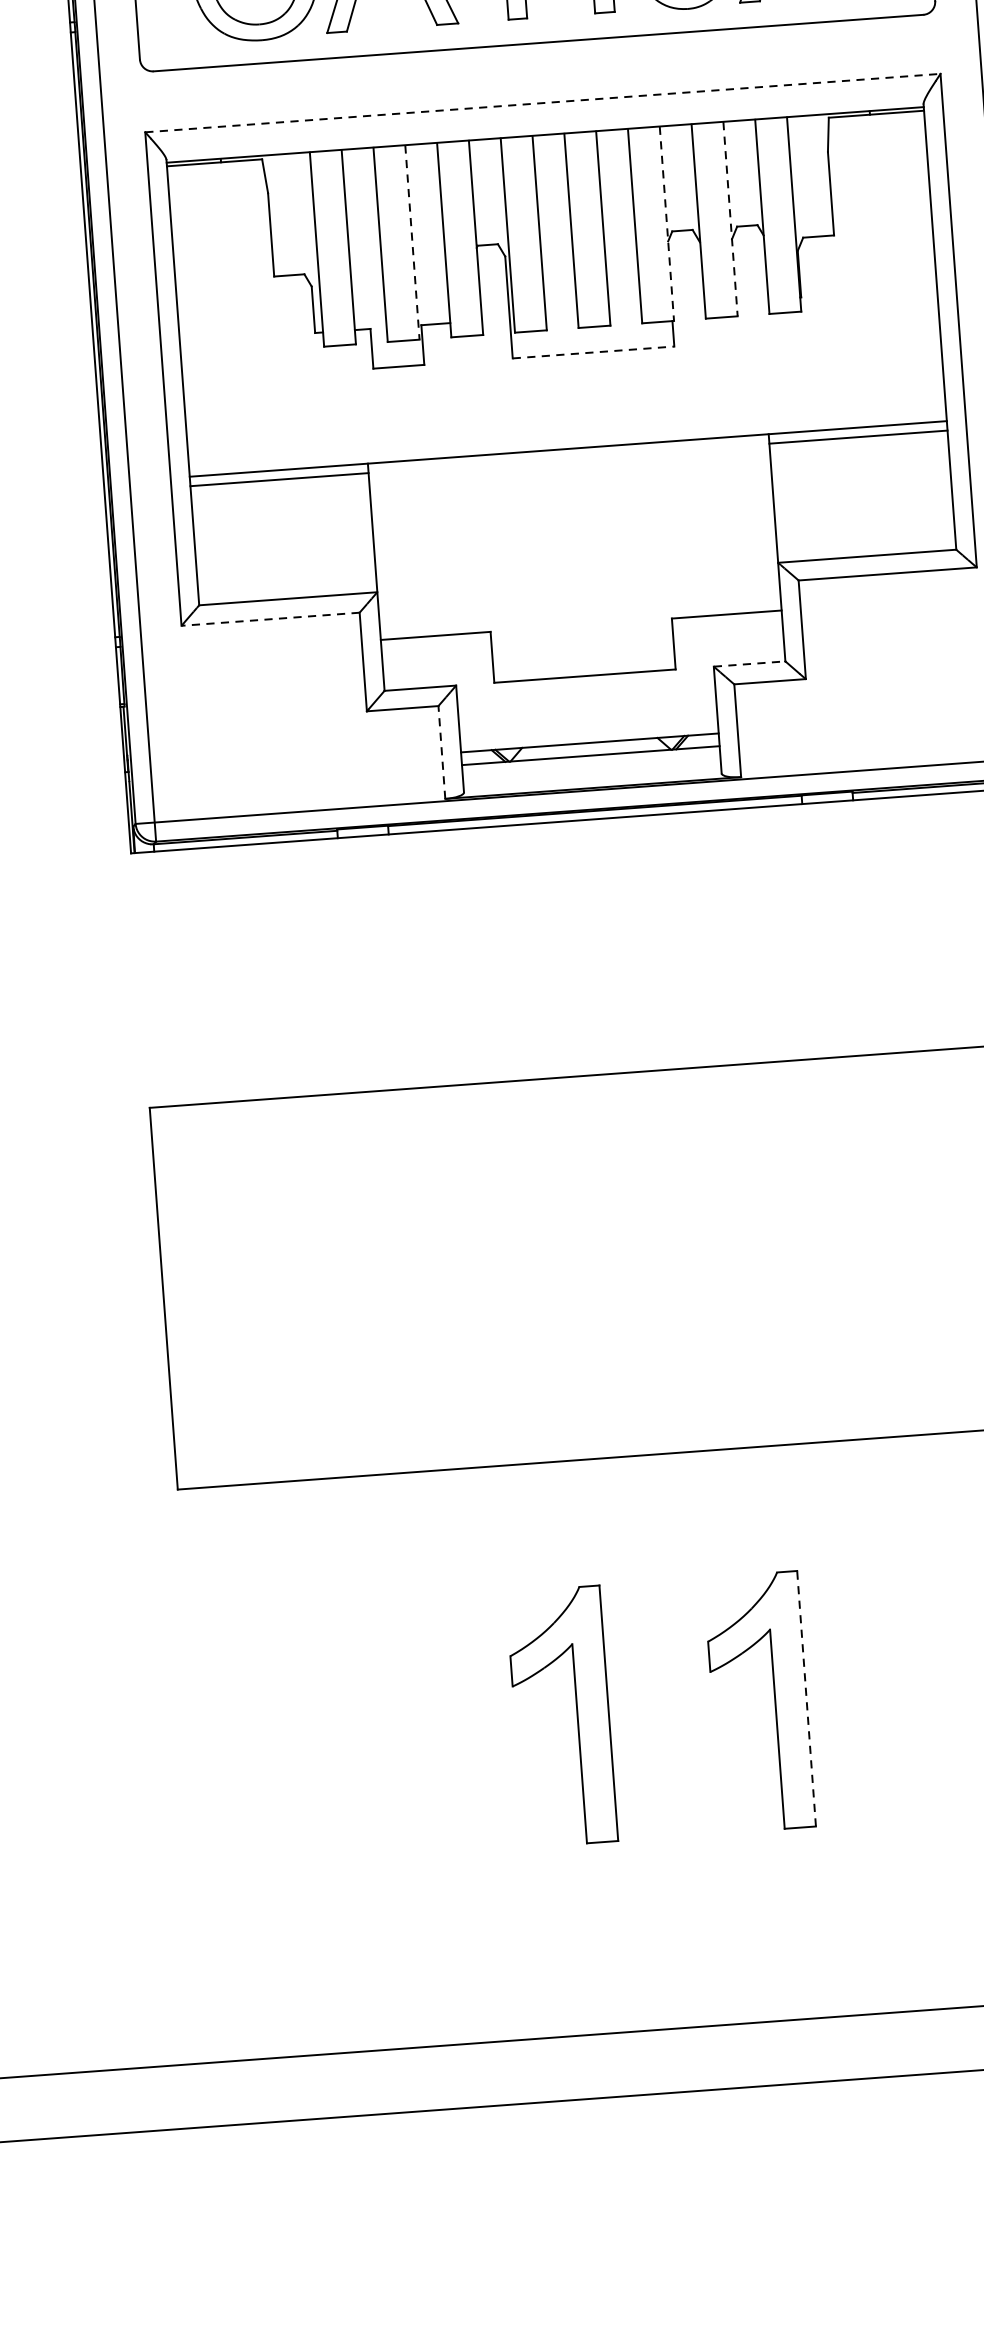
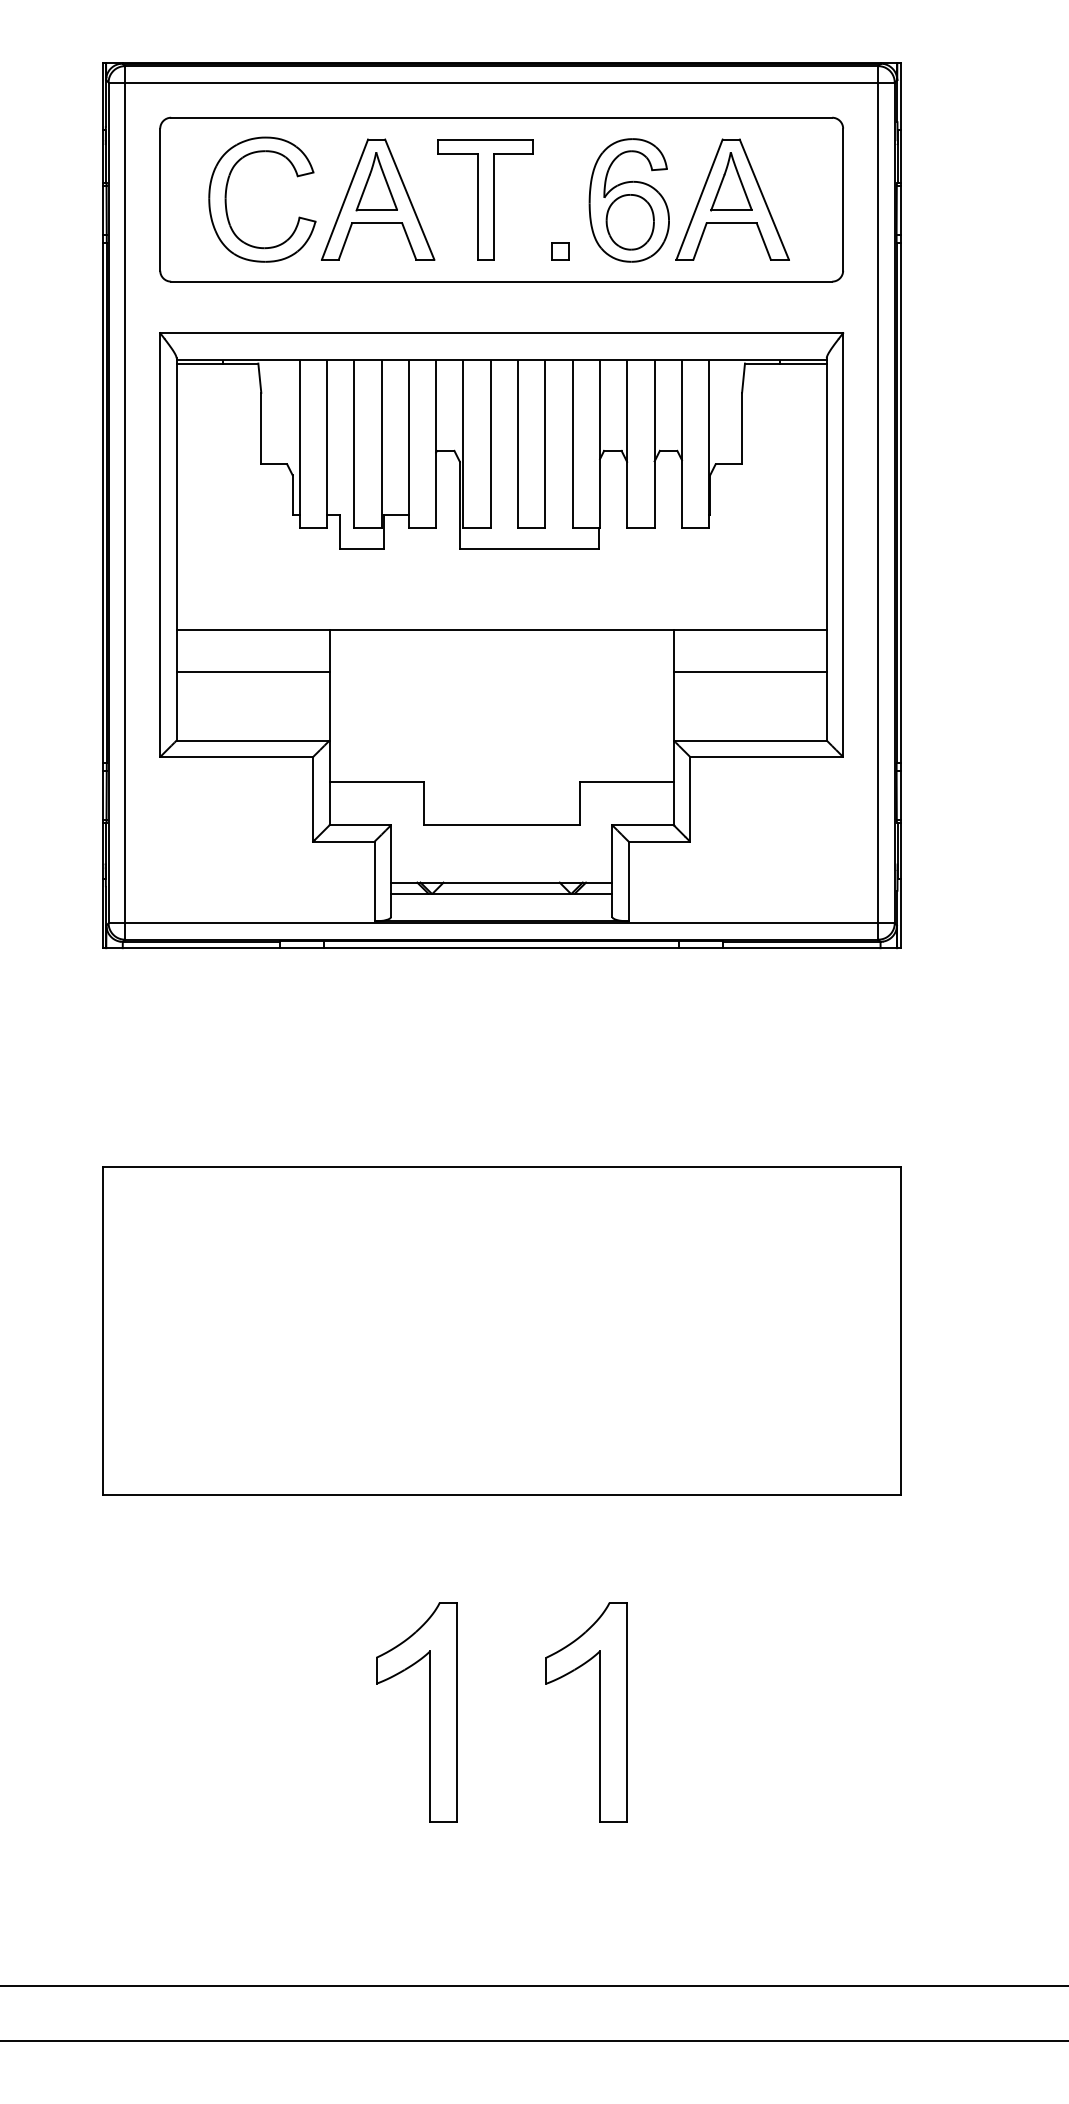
line: (543, 103) -> (502, 333), dashed -> solid
line: (730, 219) -> (654, 444), dashed -> solid
line: (667, 224) -> (600, 444), dashed -> solid
line: (412, 243) -> (381, 444), dashed -> solid
line: (593, 352) -> (529, 549), dashed -> solid
line: (857, 437) -> (749, 672), moved
line: (278, 479) -> (252, 672), moved
line: (270, 618) -> (236, 756), dashed -> solid
line: (750, 664) -> (643, 825), dashed -> solid
line: (441, 752) -> (374, 881), dashed -> solid
line: (806, 1698) -> (626, 1712), dashed -> solid

